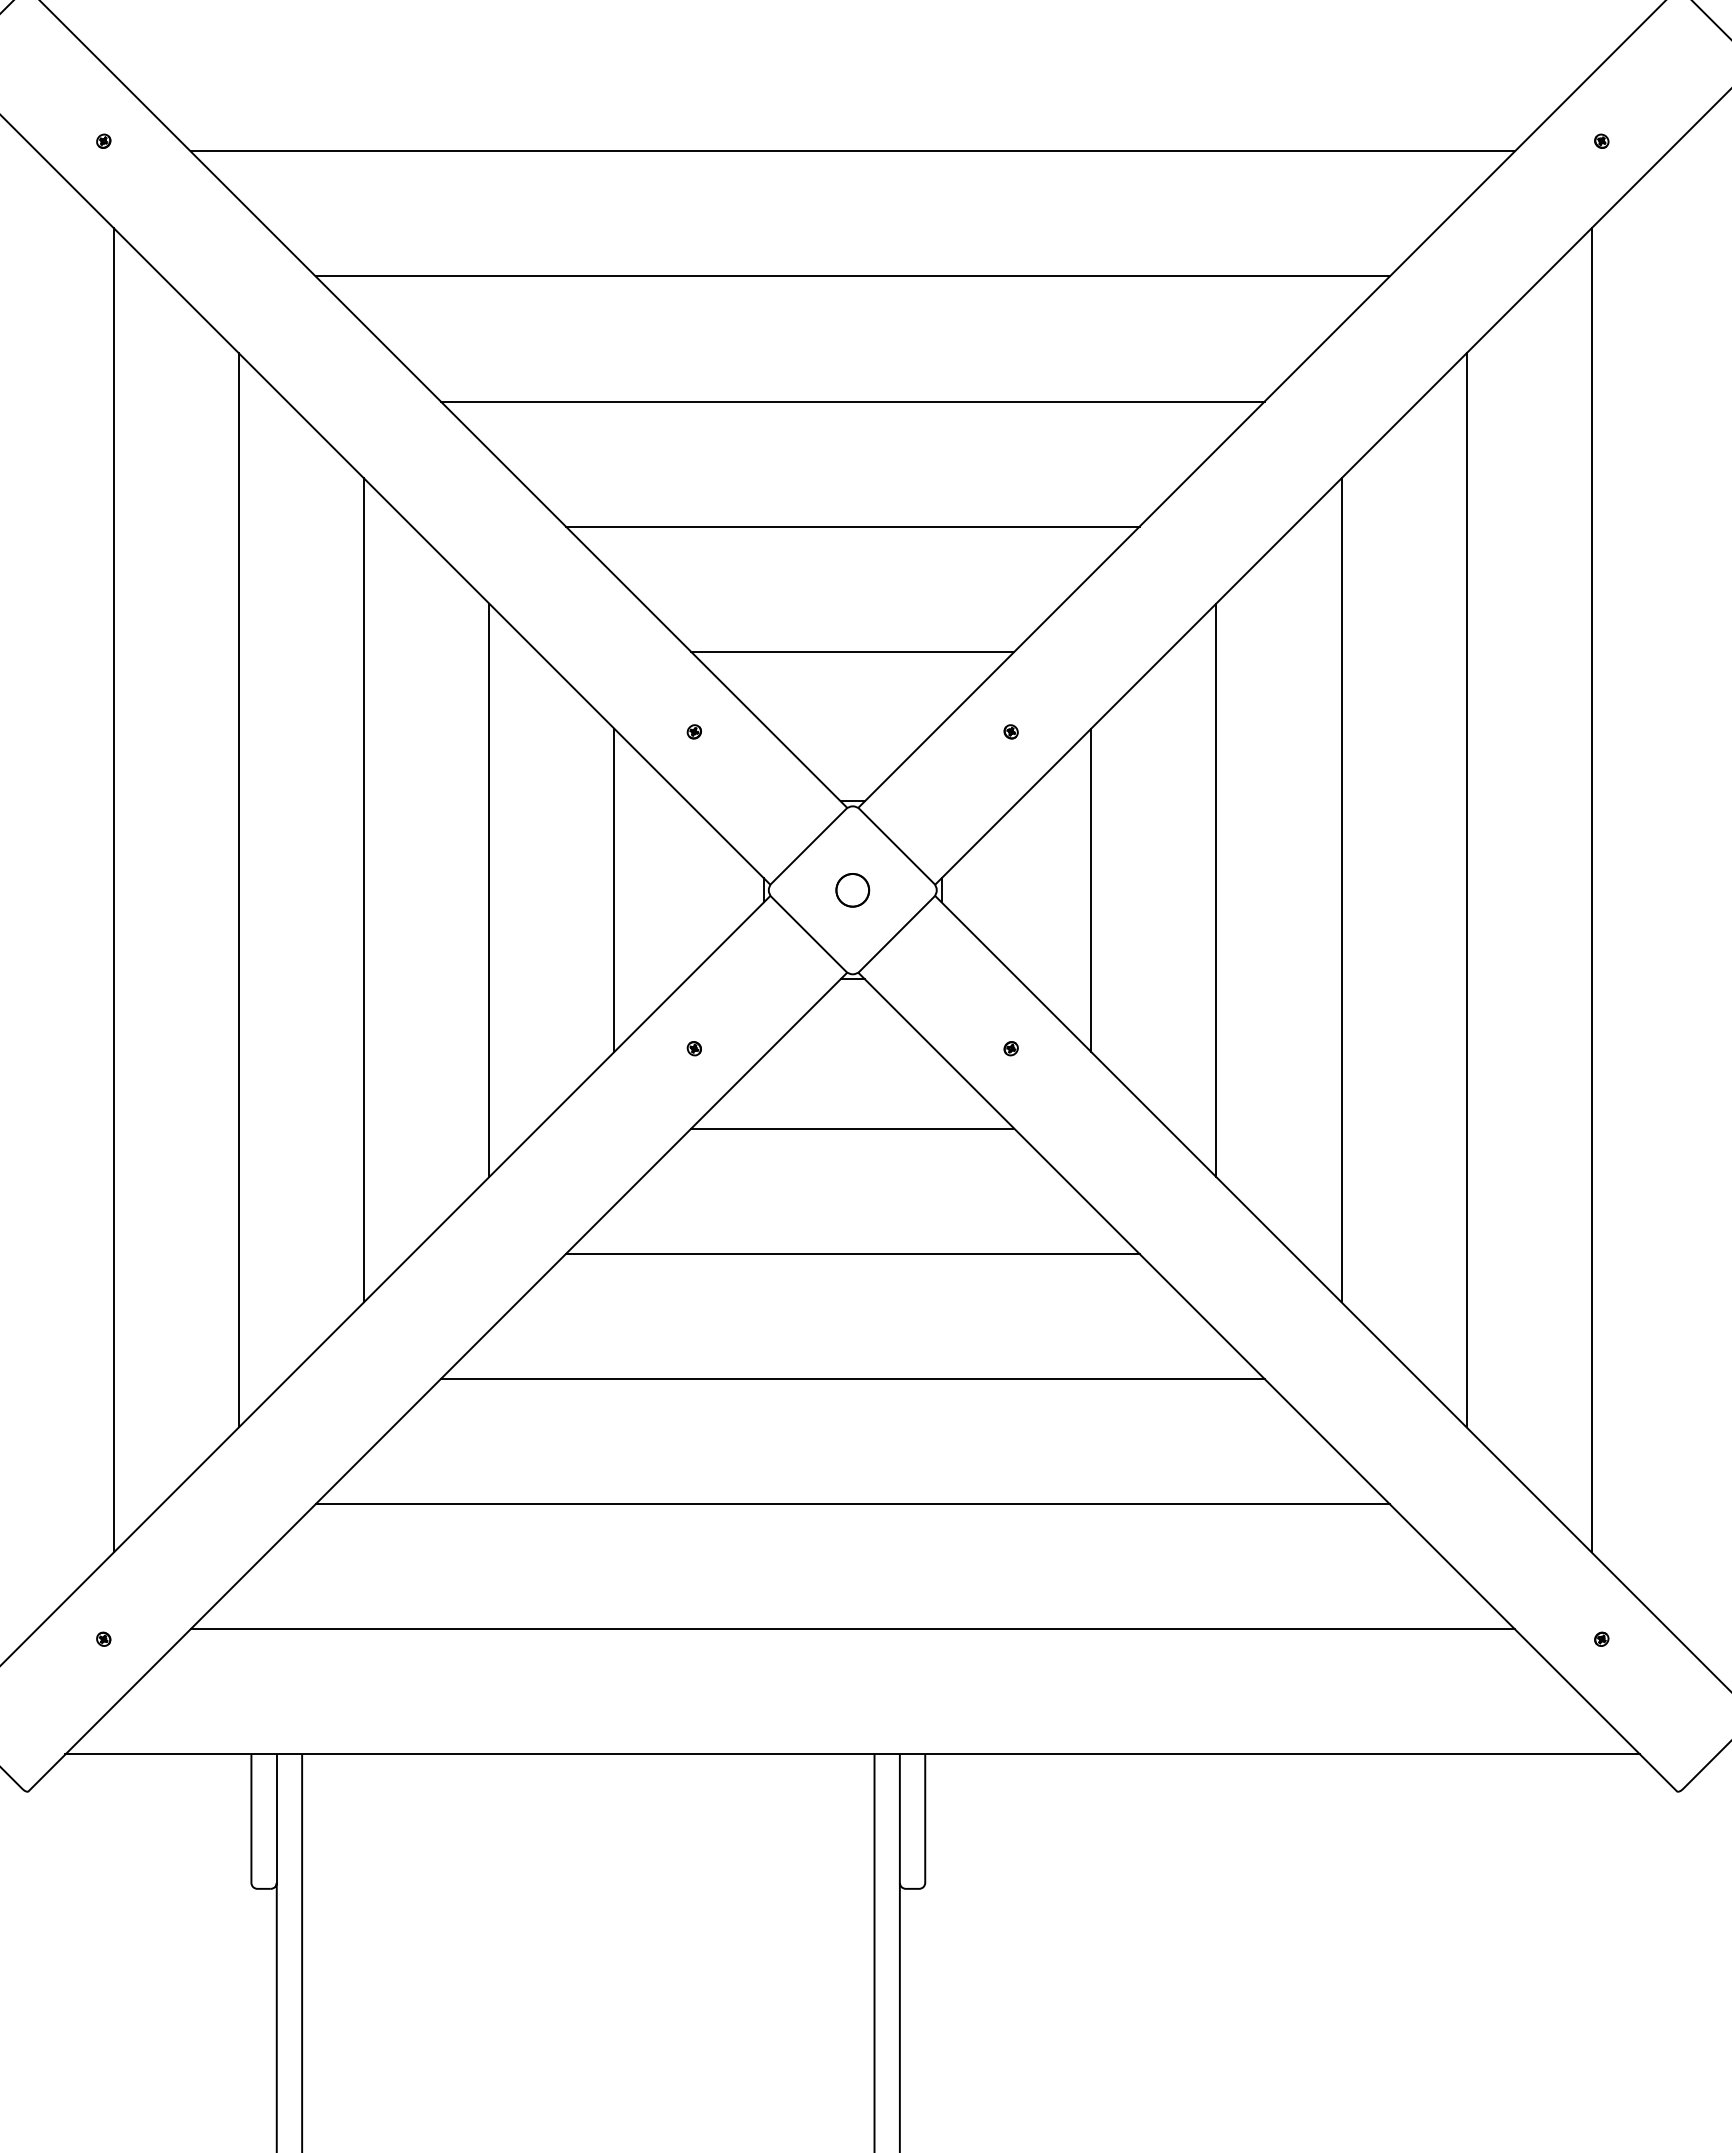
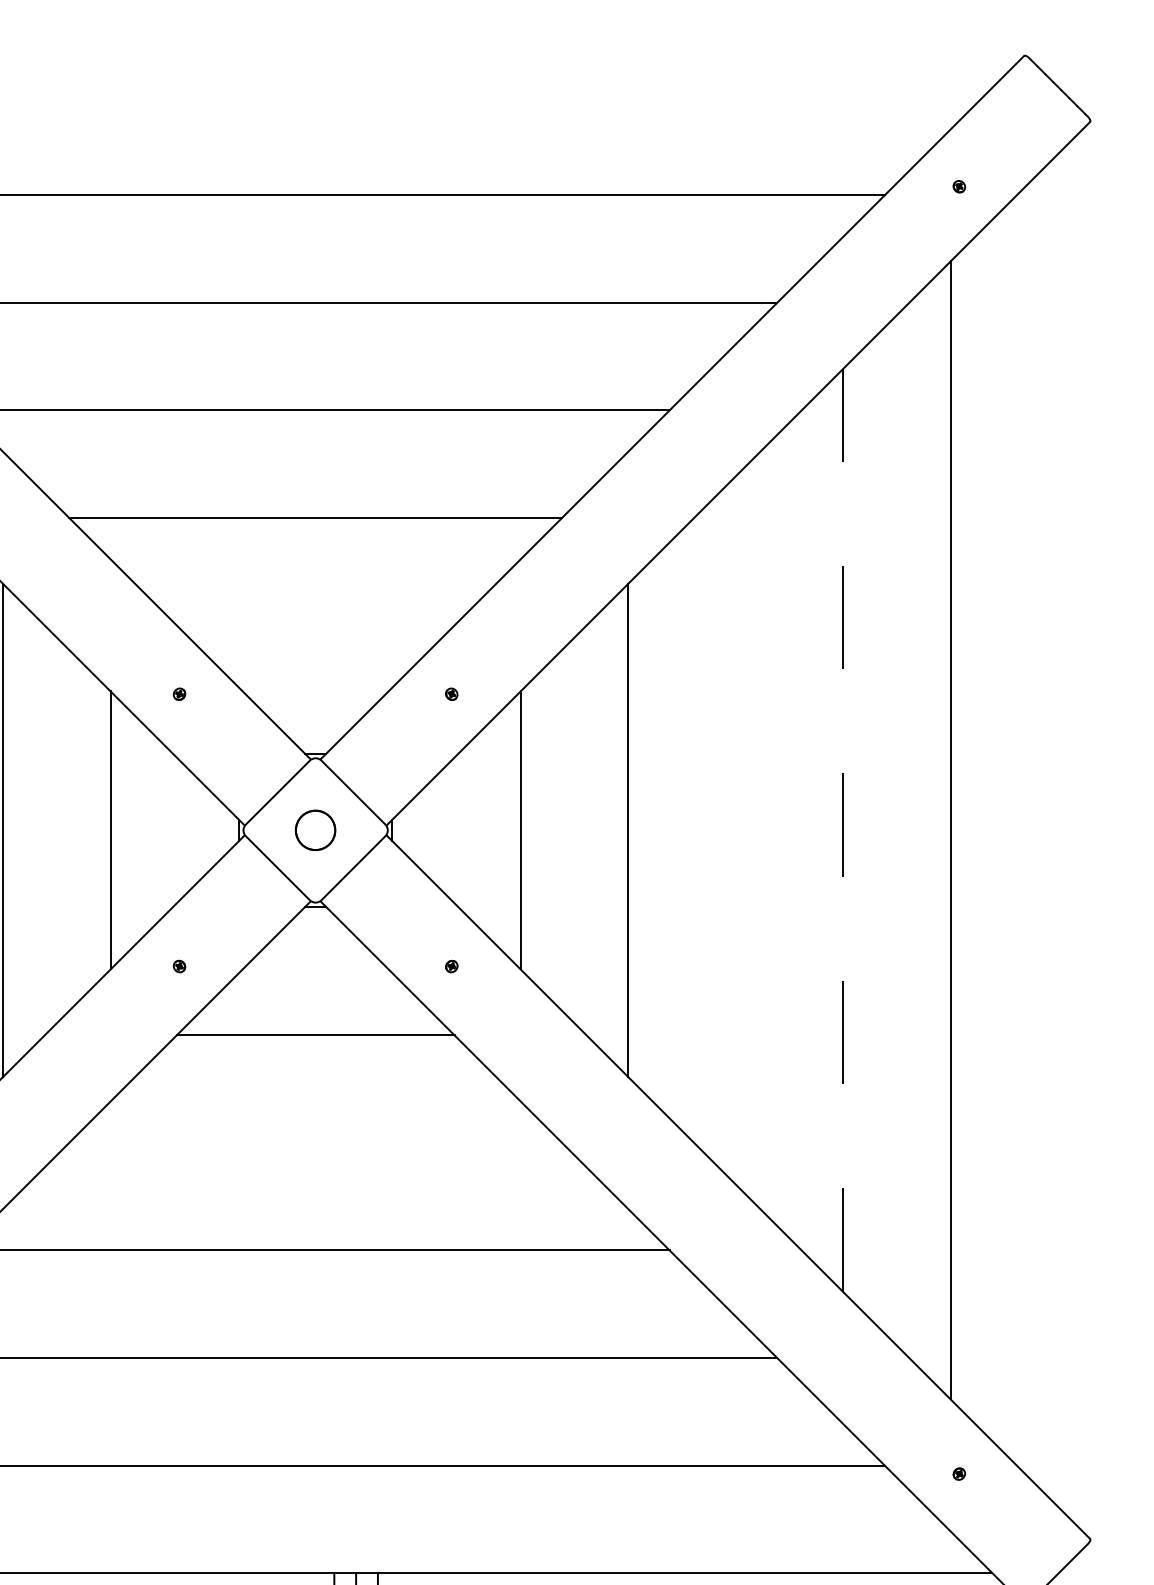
line: (852, 651) -> (315, 625), removed
line: (1466, 889) -> (843, 829), solid -> dashed
part: (852, 890) -> (315, 830), size x1.4
line: (1341, 890) -> (735, 830), removed
line: (852, 1253) -> (315, 1142), removed

